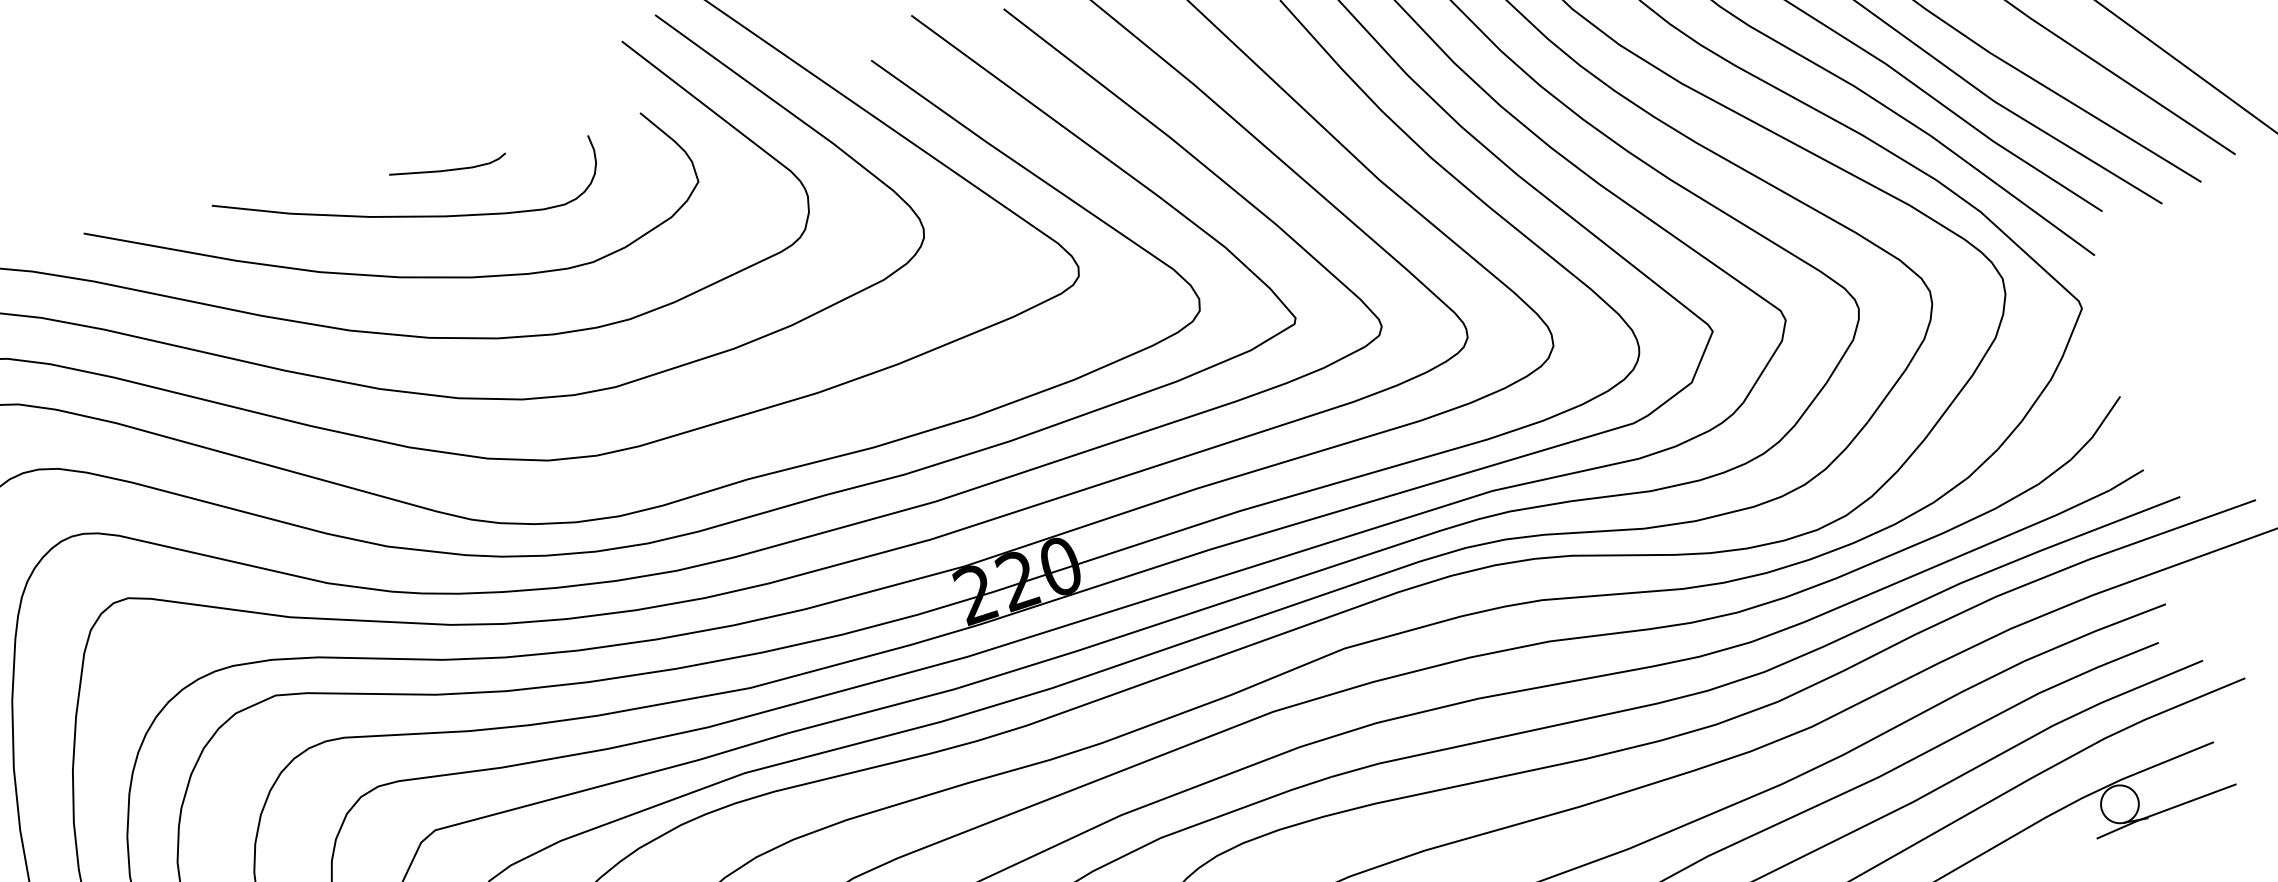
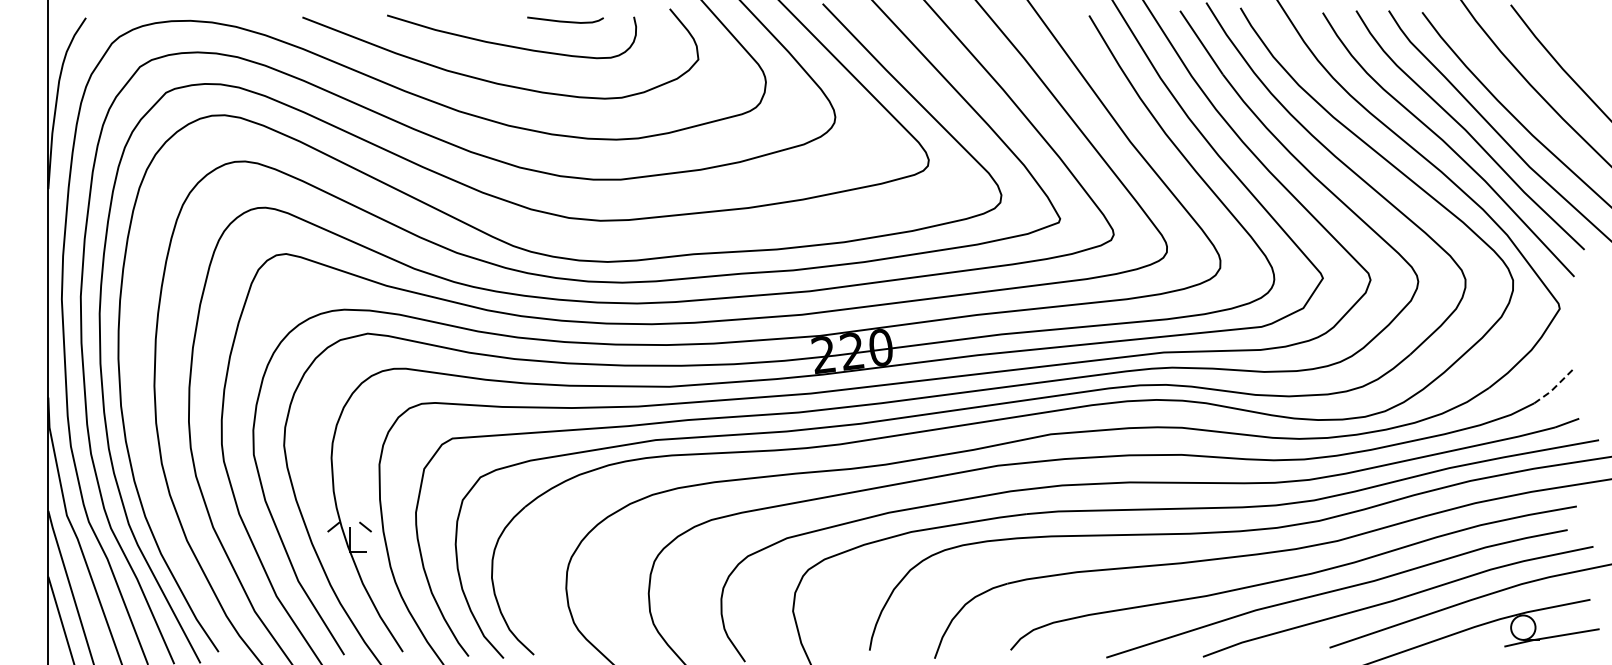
curve: (446, 168) -> (564, 20), moved
line: (2097, 429) -> (1554, 387), solid -> dashed

